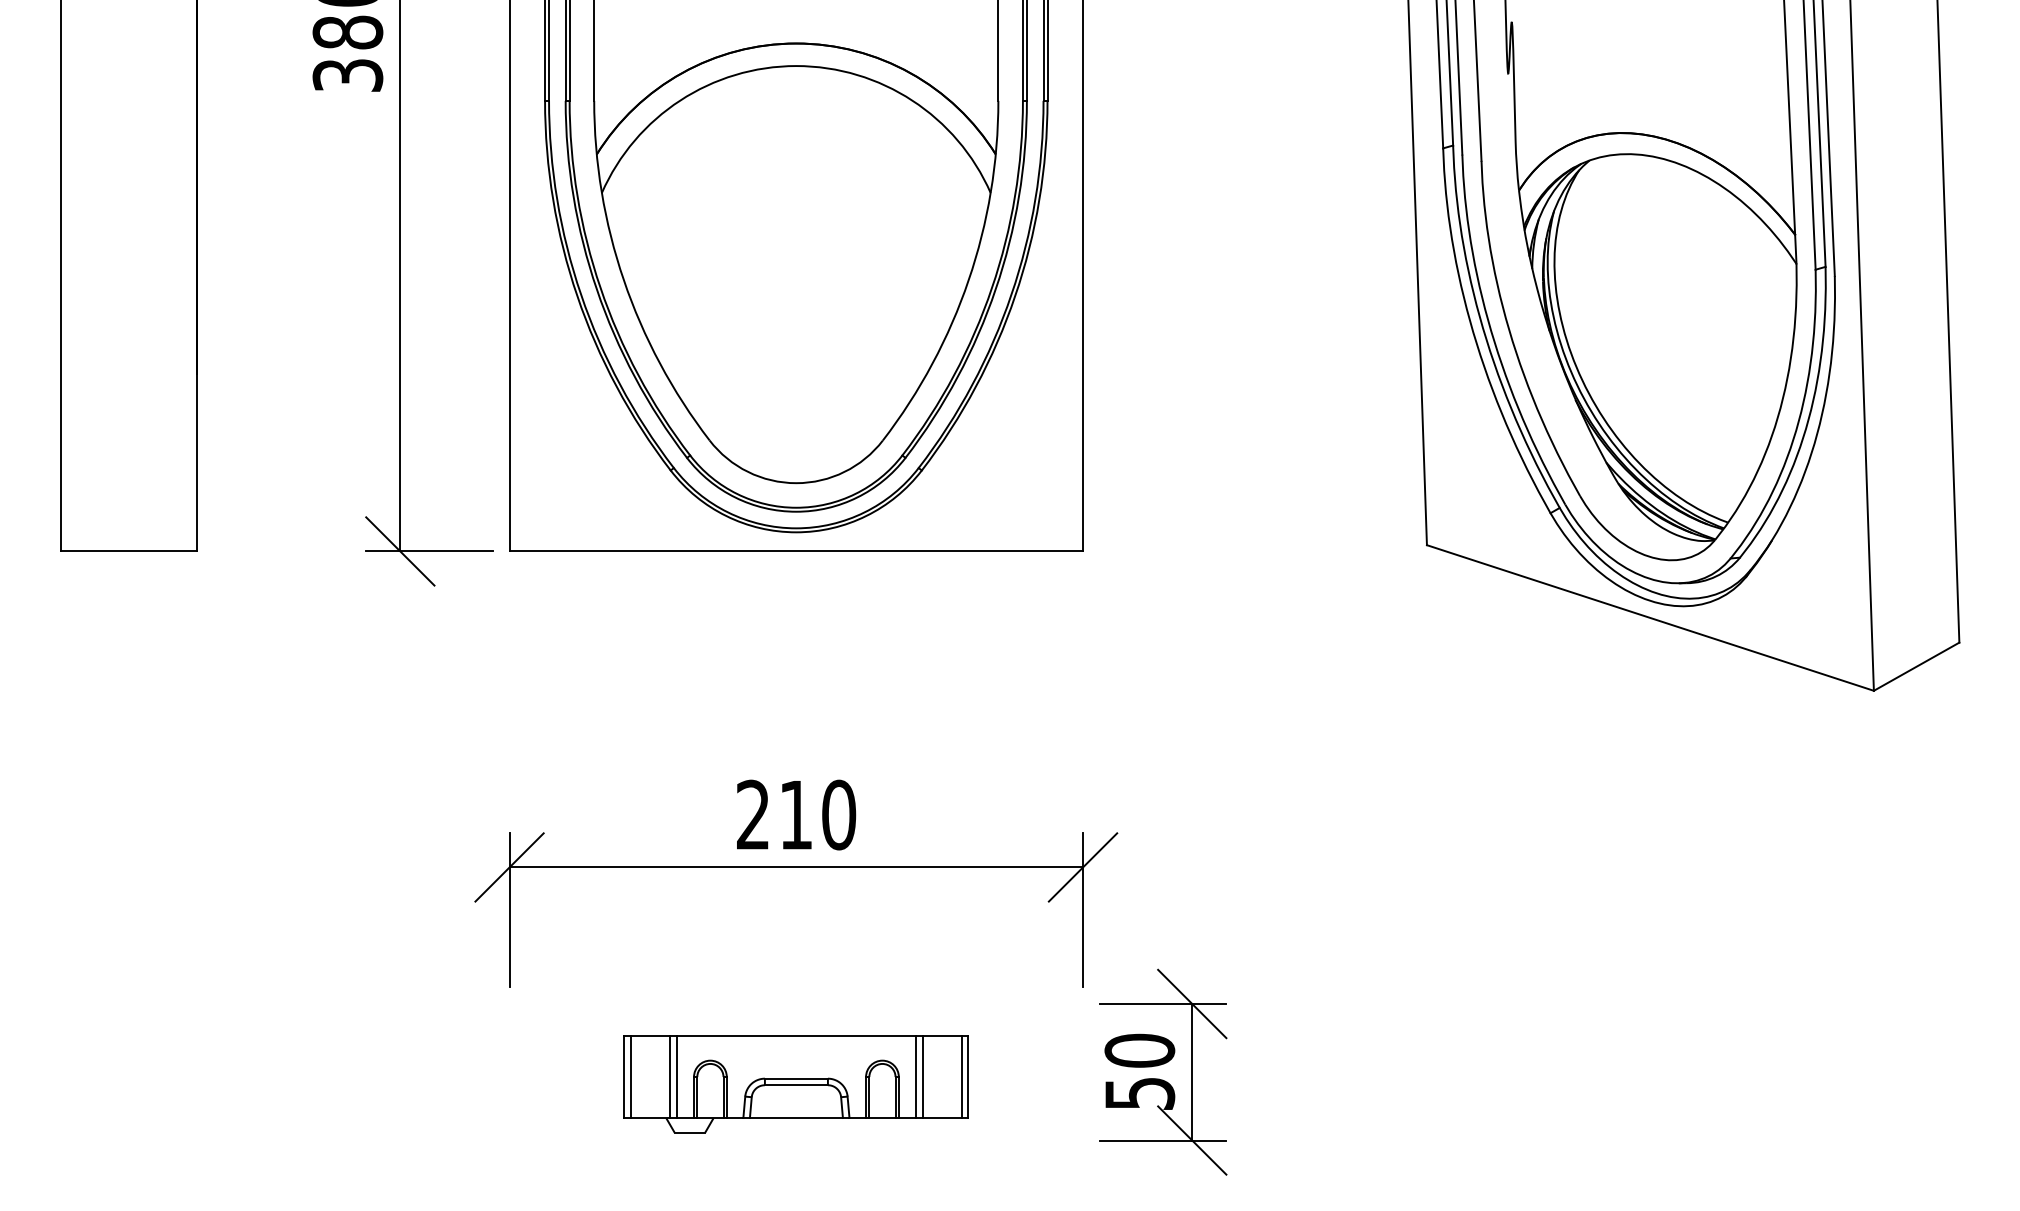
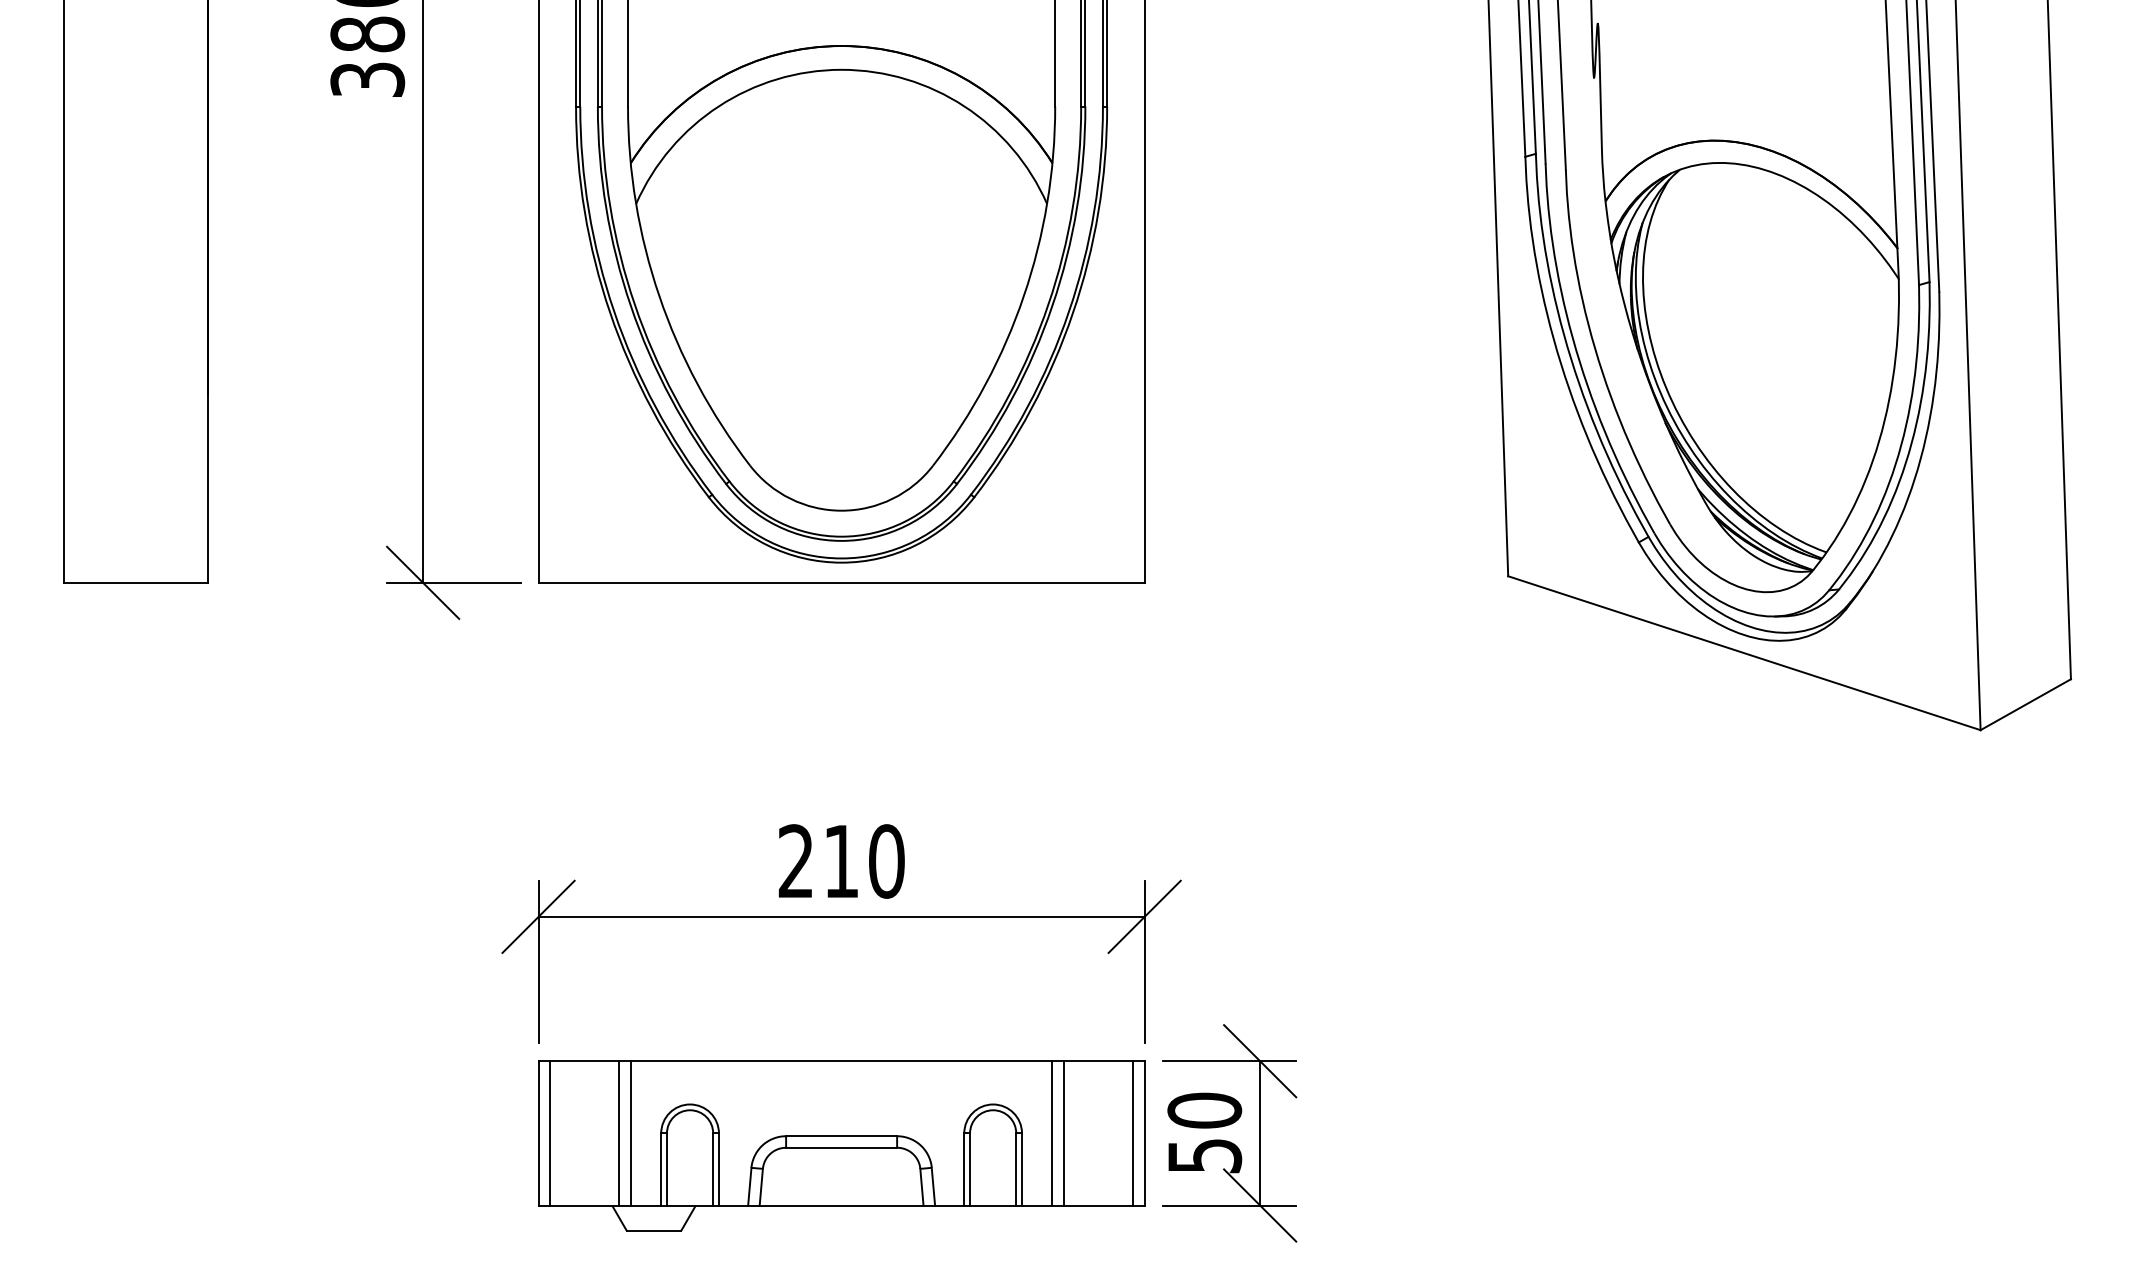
part: (796, 1083) -> (841, 1145), size x1.67

